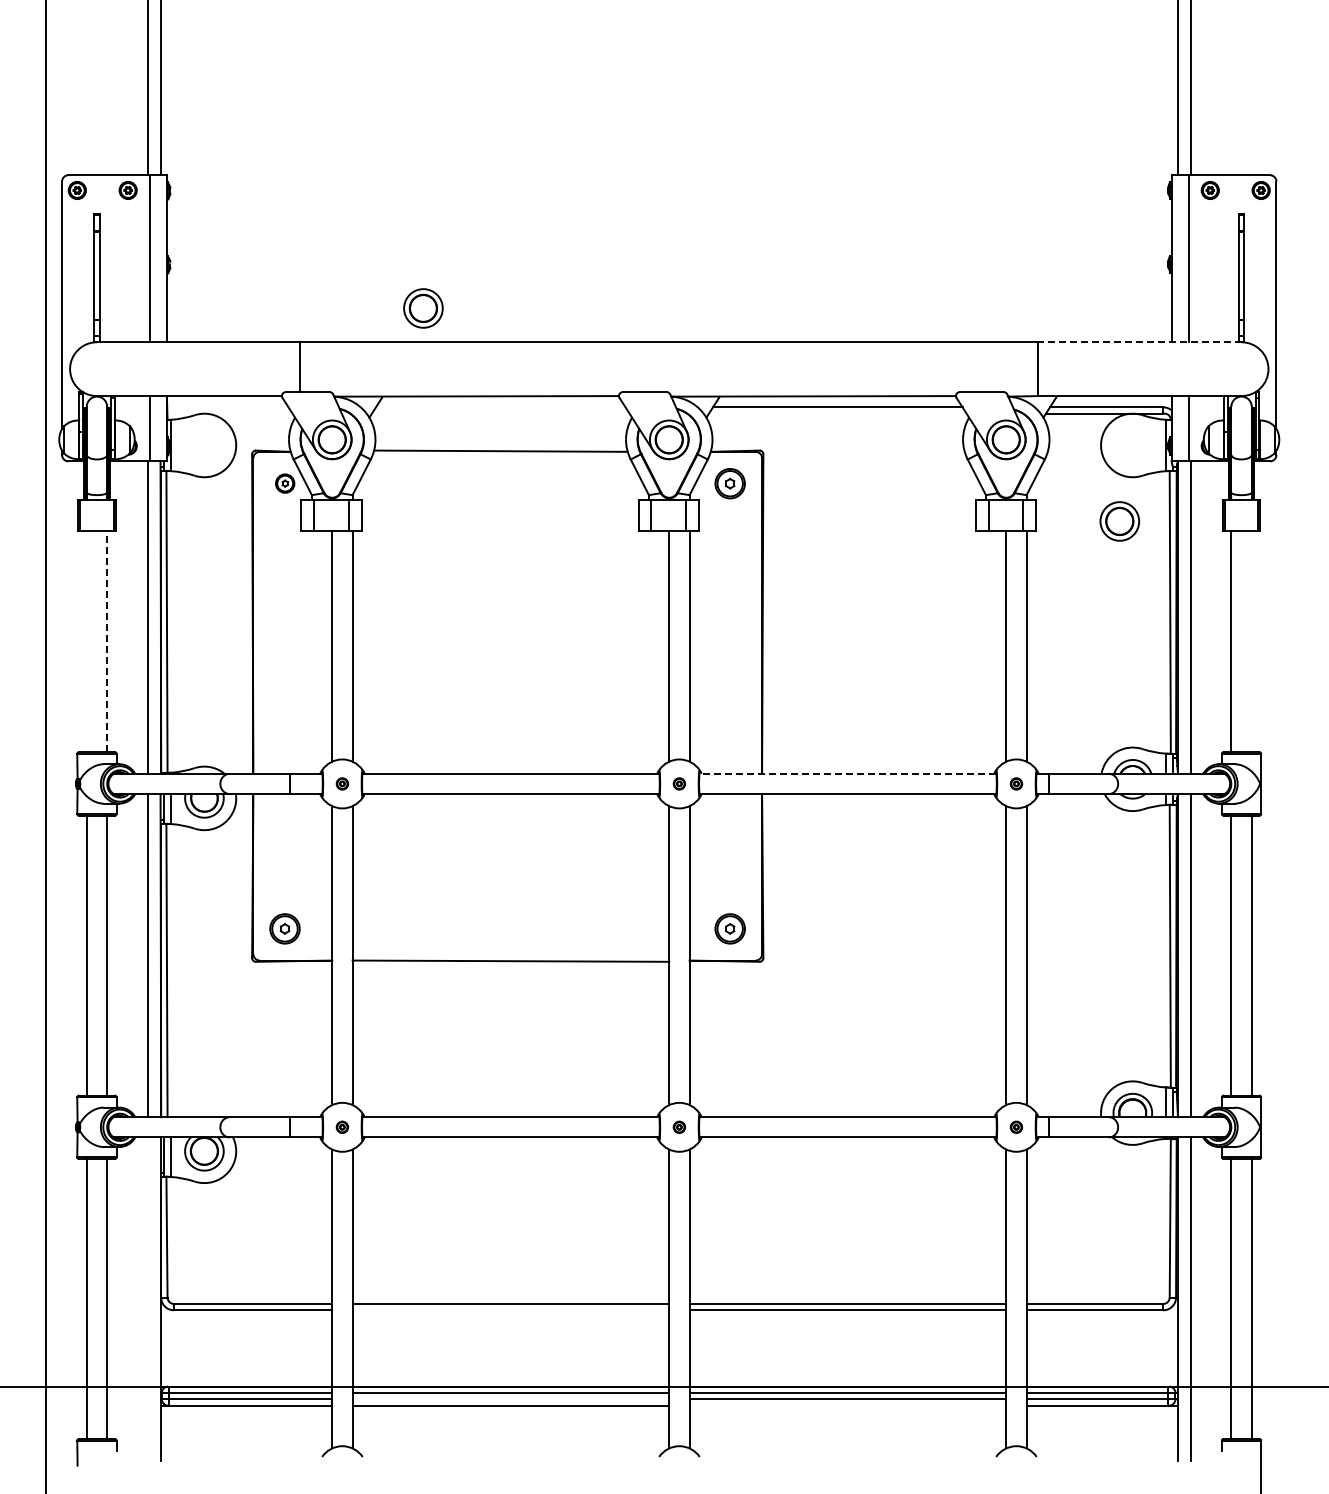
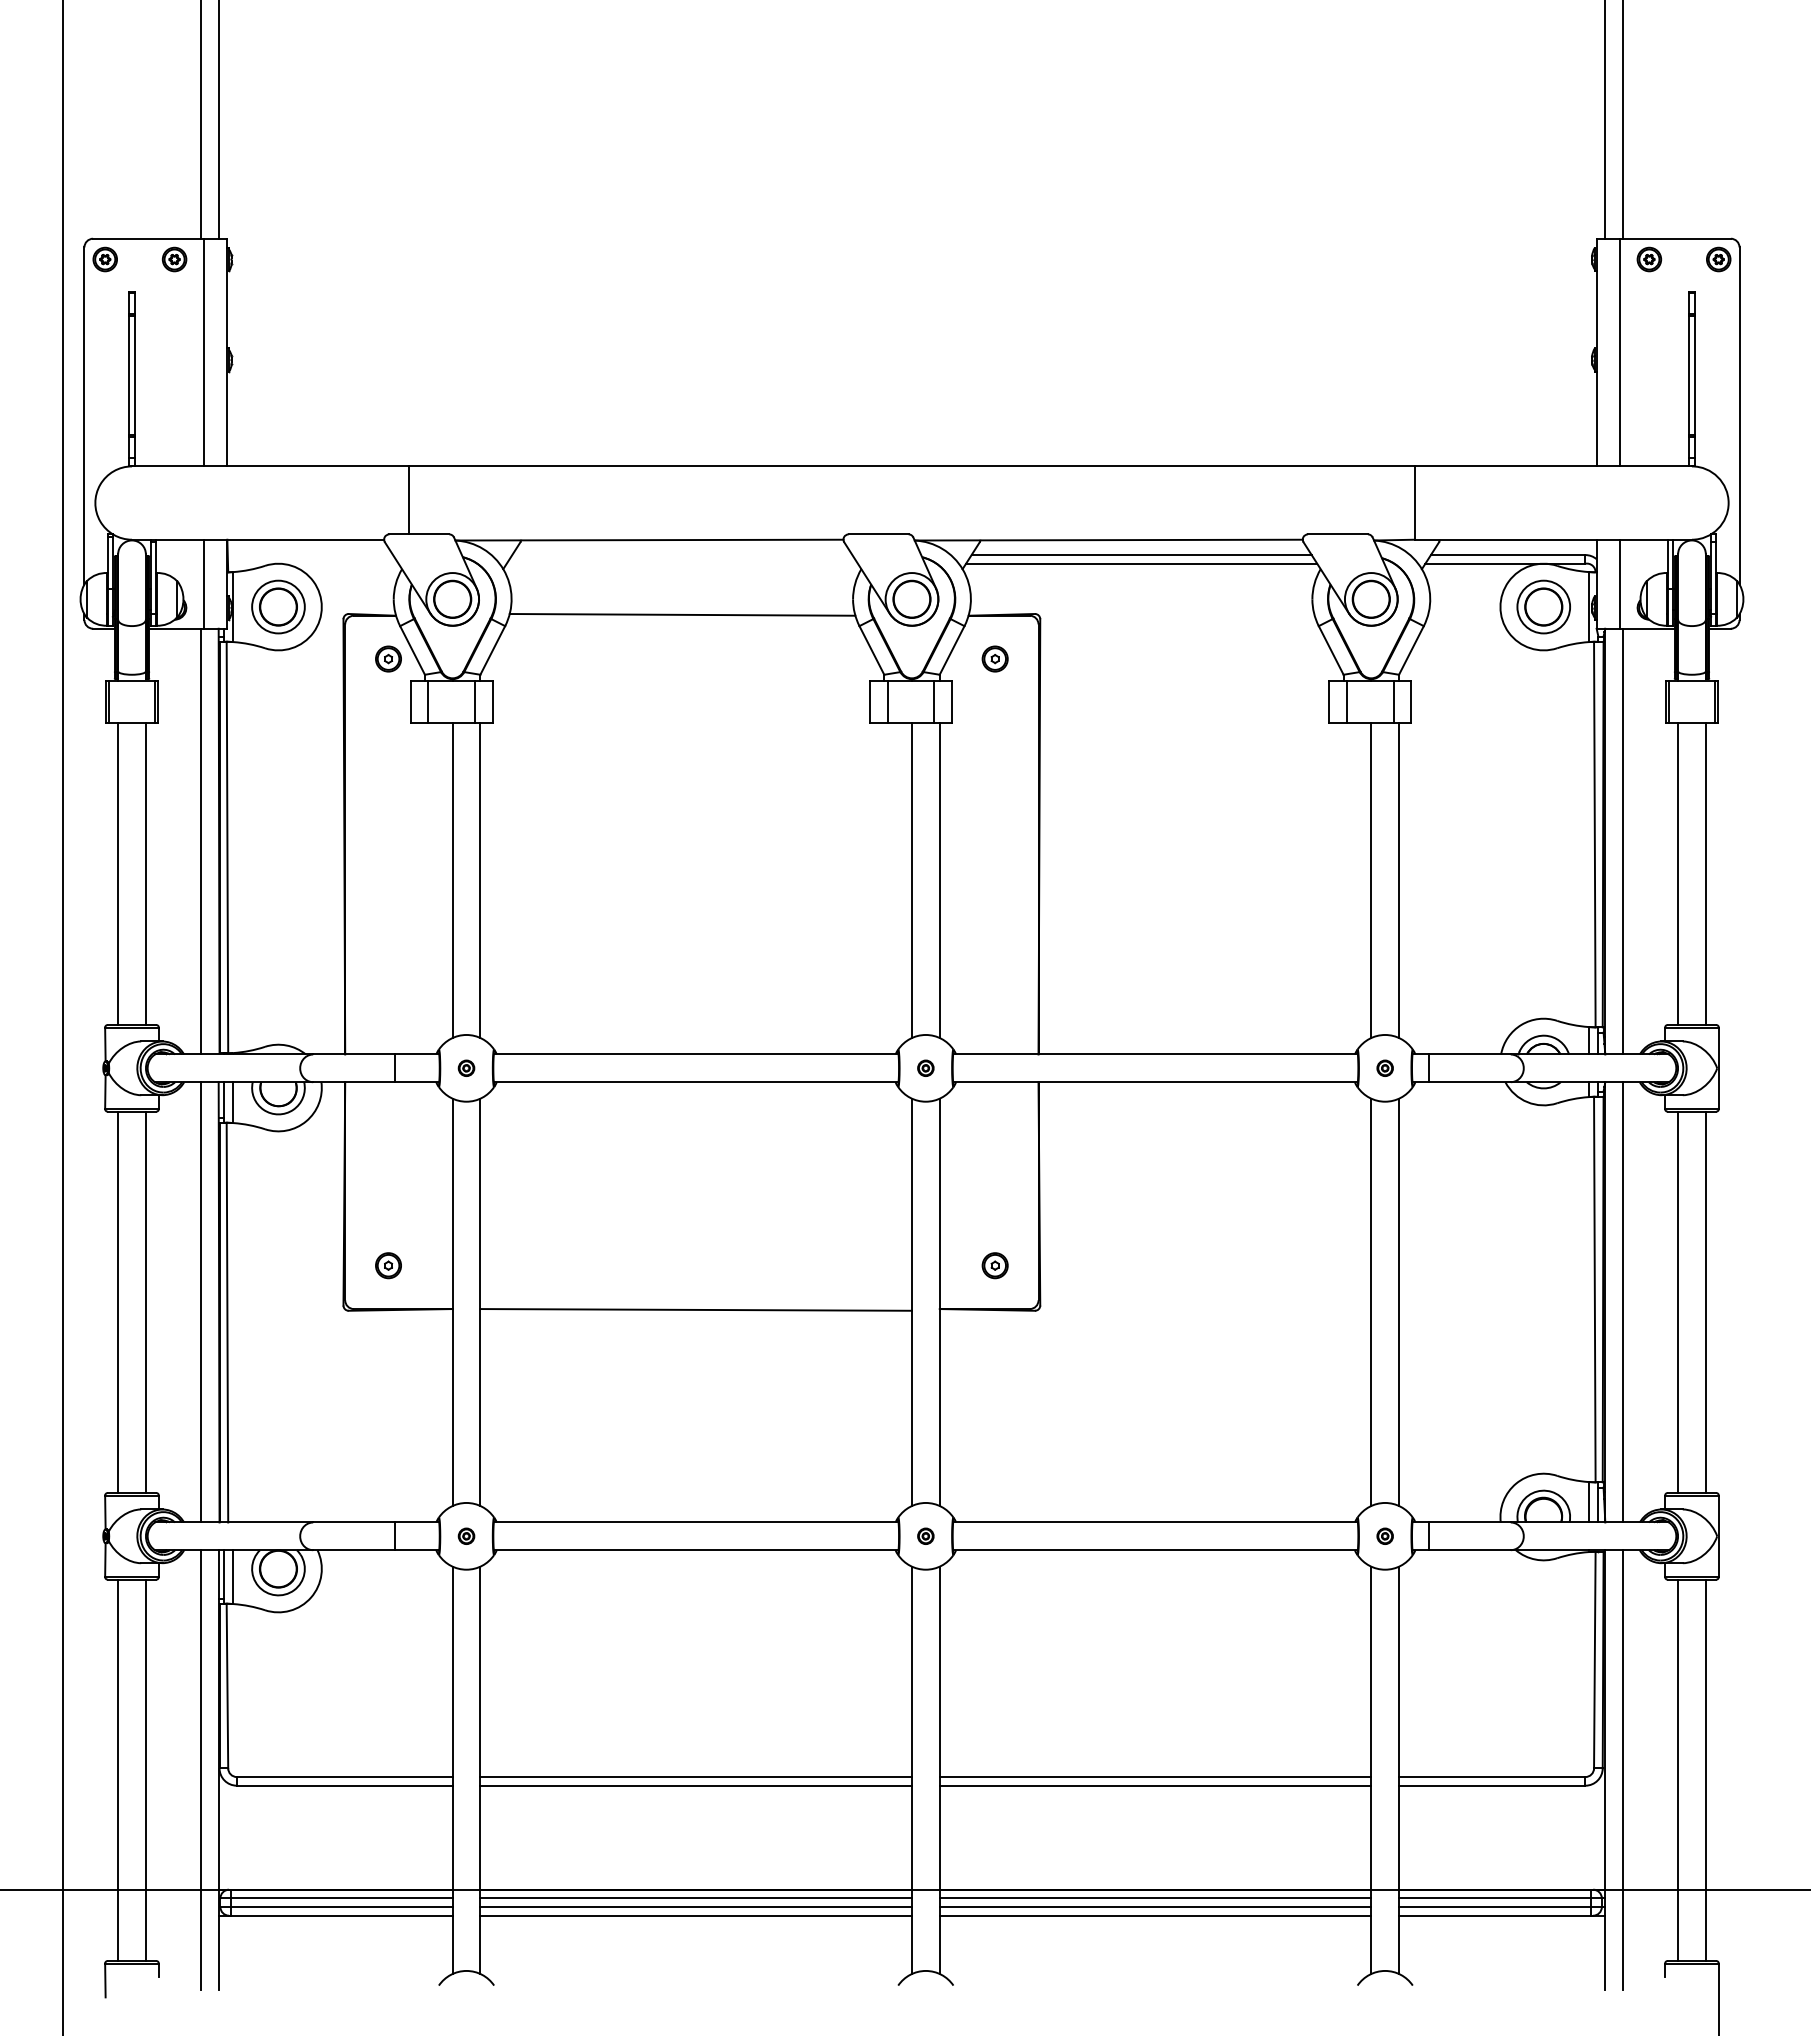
part: (423, 308) -> (278, 607), moved
line: (1139, 342) -> (1552, 466), dashed -> solid
line: (837, 413) -> (1141, 563), added
part: (730, 483) -> (995, 658), size x0.62
part: (1119, 521) -> (1543, 607), moved
line: (86, 641) -> (117, 874), added
line: (107, 641) -> (146, 874), dashed -> solid
line: (1251, 641) -> (1705, 874), added
line: (847, 773) -> (1154, 1054), dashed -> solid
part: (285, 928) -> (388, 1265), size x0.62
part: (730, 928) -> (995, 1265), size x0.62
line: (147, 1298) -> (200, 1769), added
line: (510, 1310) -> (695, 1785), added
line: (510, 1399) -> (695, 1907), added
line: (847, 1405) -> (1154, 1915), added

